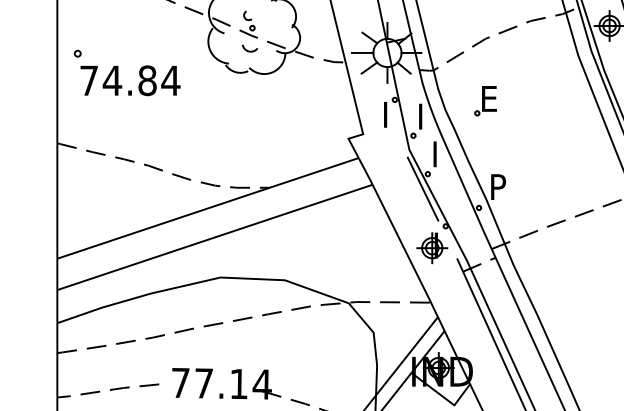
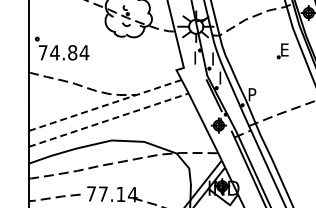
part: (127, 72) -> (62, 48), moved
part: (484, 101) -> (282, 51), moved
line: (208, 208) -> (105, 105), solid -> dashed
line: (216, 238) -> (109, 120), solid -> dashed

